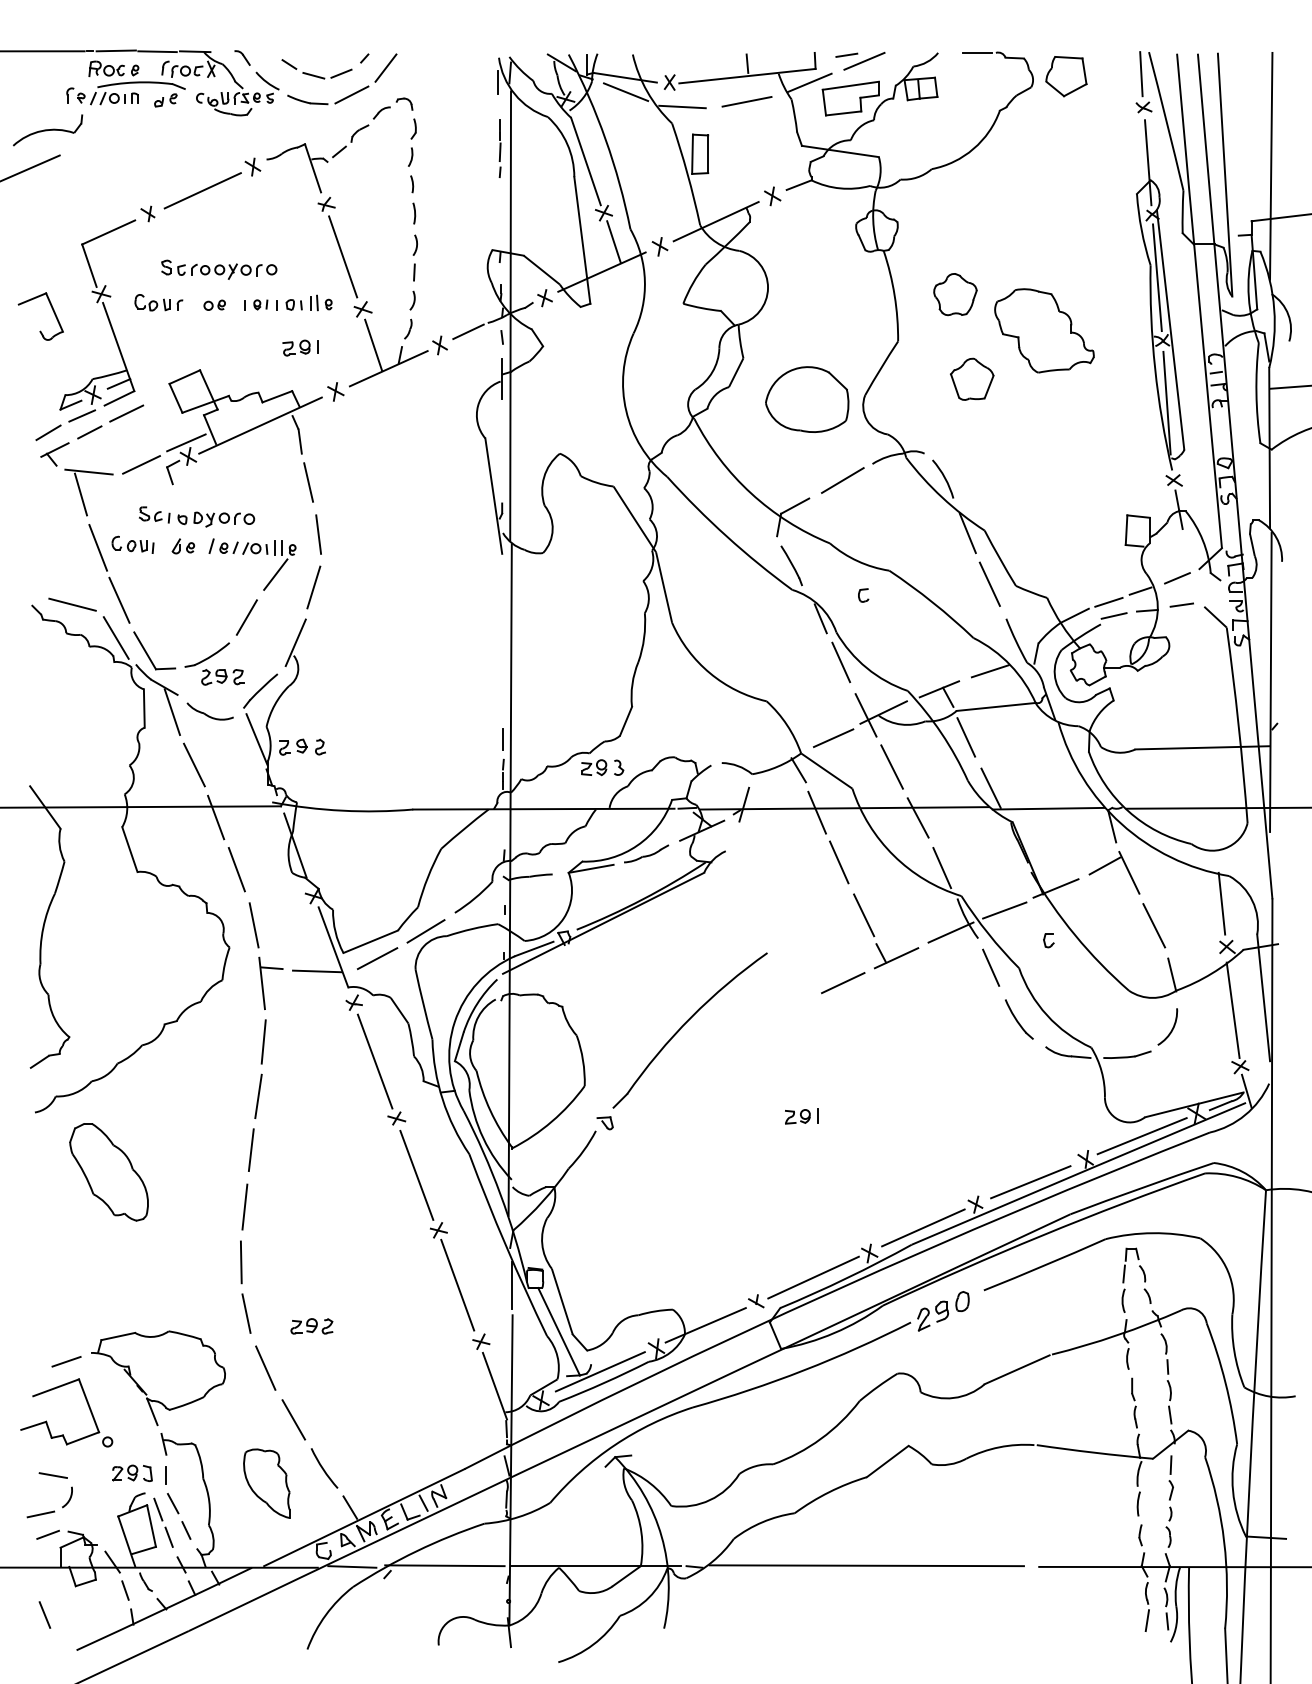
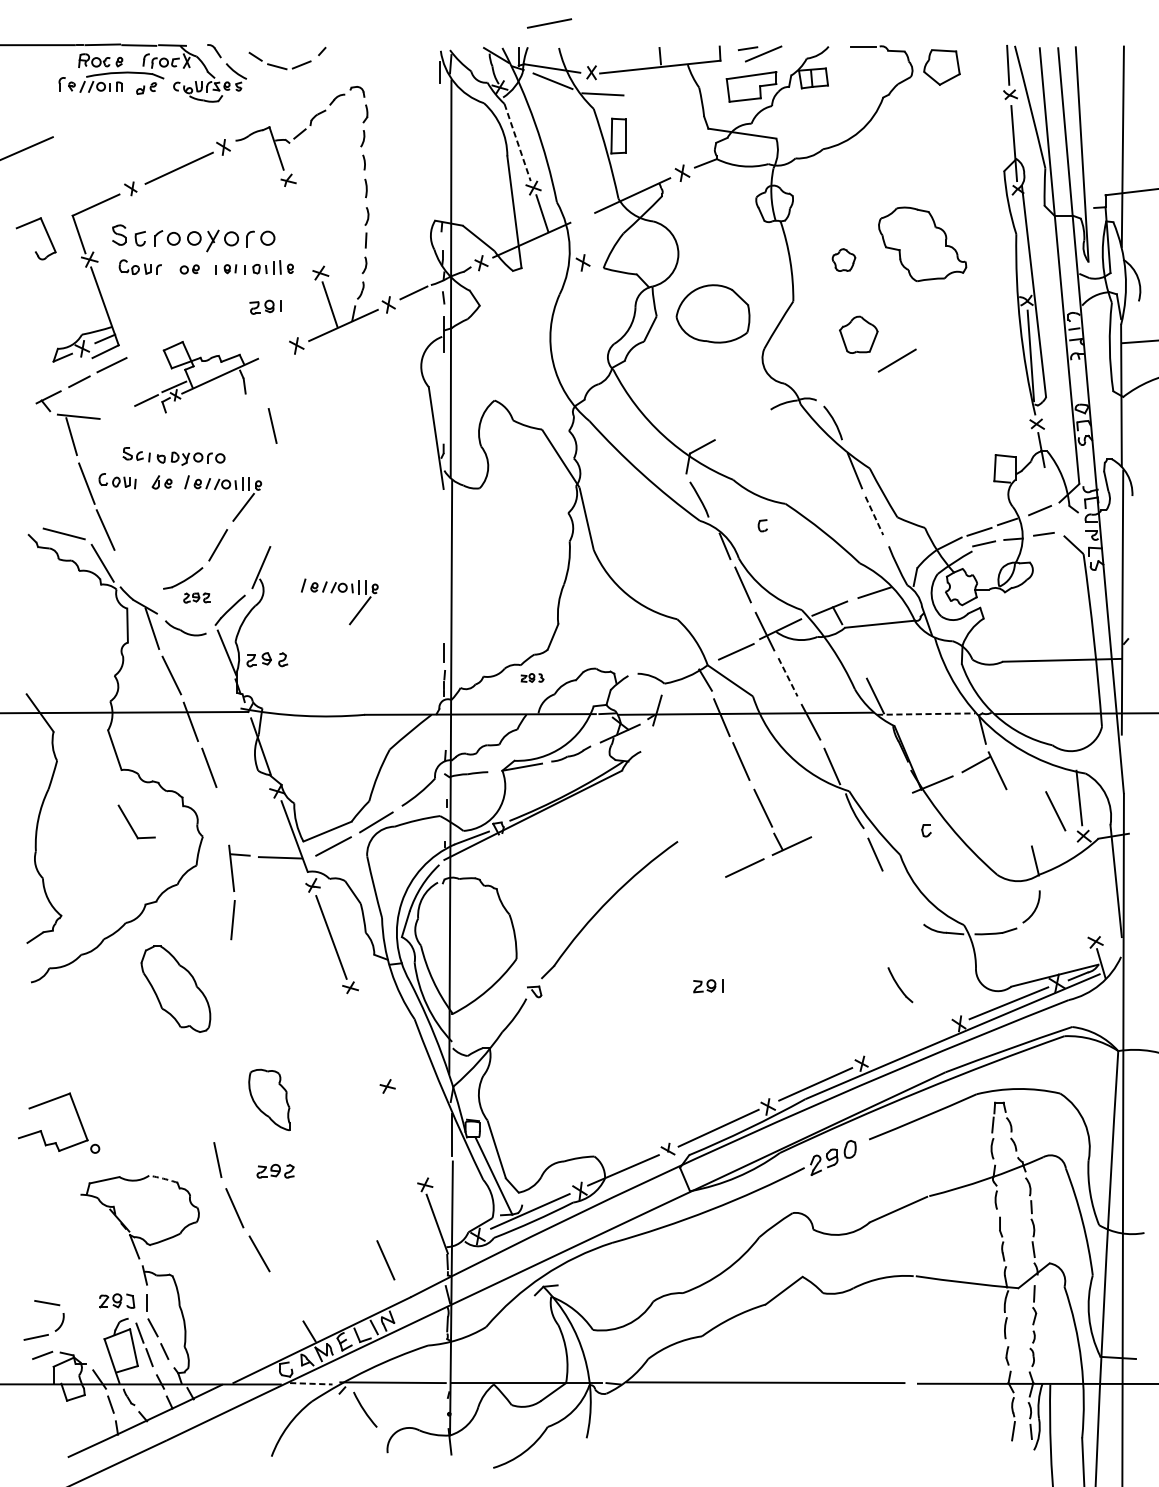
line: (809, 82) -> (715, 72), removed
part: (350, 94) -> (309, 83), removed
line: (746, 101) -> (549, 23), moved
part: (48, 130) -> (42, 115), removed
part: (499, 148) -> (441, 131), removed
line: (586, 161) -> (518, 142), solid -> dashed
part: (659, 246) -> (582, 262), moved
line: (343, 256) -> (303, 226), removed
part: (219, 269) -> (193, 237), size x1.6
line: (1157, 277) -> (1022, 244), removed
part: (955, 294) -> (844, 259), size x0.6
part: (52, 310) -> (46, 233), moved
part: (1044, 330) -> (922, 244), moved
part: (807, 399) -> (713, 313), moved
line: (82, 415) -> (72, 366), removed
part: (222, 427) -> (196, 377), size x0.7
line: (48, 432) -> (42, 381), removed
line: (842, 480) -> (897, 360), moved
line: (318, 534) -> (281, 471), removed
line: (989, 584) -> (874, 516), solid -> dashed
line: (313, 587) -> (277, 518), removed
part: (148, 654) -> (131, 825), moved
part: (386, 671) -> (341, 592), added
part: (222, 677) -> (196, 598), size x0.7
line: (966, 737) -> (853, 651), removed
part: (602, 767) -> (532, 677), size x0.6
line: (892, 767) -> (788, 677), solid -> dashed
line: (1048, 808) -> (926, 713), solid -> dashed
line: (1004, 910) -> (887, 803), removed
line: (253, 925) -> (224, 817), removed
line: (1154, 925) -> (1055, 811), moved
line: (950, 932) -> (839, 823), removed
line: (1232, 1010) -> (1088, 892), removed
part: (1019, 1019) -> (900, 985), moved
line: (258, 1096) -> (228, 968), removed
line: (250, 1150) -> (221, 1015), removed
part: (108, 1172) -> (175, 989), moved
line: (416, 1174) -> (367, 1037), removed
line: (1030, 1182) -> (910, 1044), removed
line: (244, 1206) -> (216, 1065), removed
line: (240, 1262) -> (212, 1114), removed
line: (457, 1284) -> (404, 1134), removed
arc: (184, 1334) -> (163, 1178), solid -> dashed
line: (66, 1361) -> (58, 1202), removed
part: (47, 1421) -> (42, 1130), moved
line: (436, 1426) -> (385, 1259), added
arc: (323, 1468) -> (364, 1409), moved
part: (266, 1483) -> (269, 1099), moved
line: (352, 1566) -> (311, 1383), solid -> dashed
line: (44, 1614) -> (39, 1425), removed

